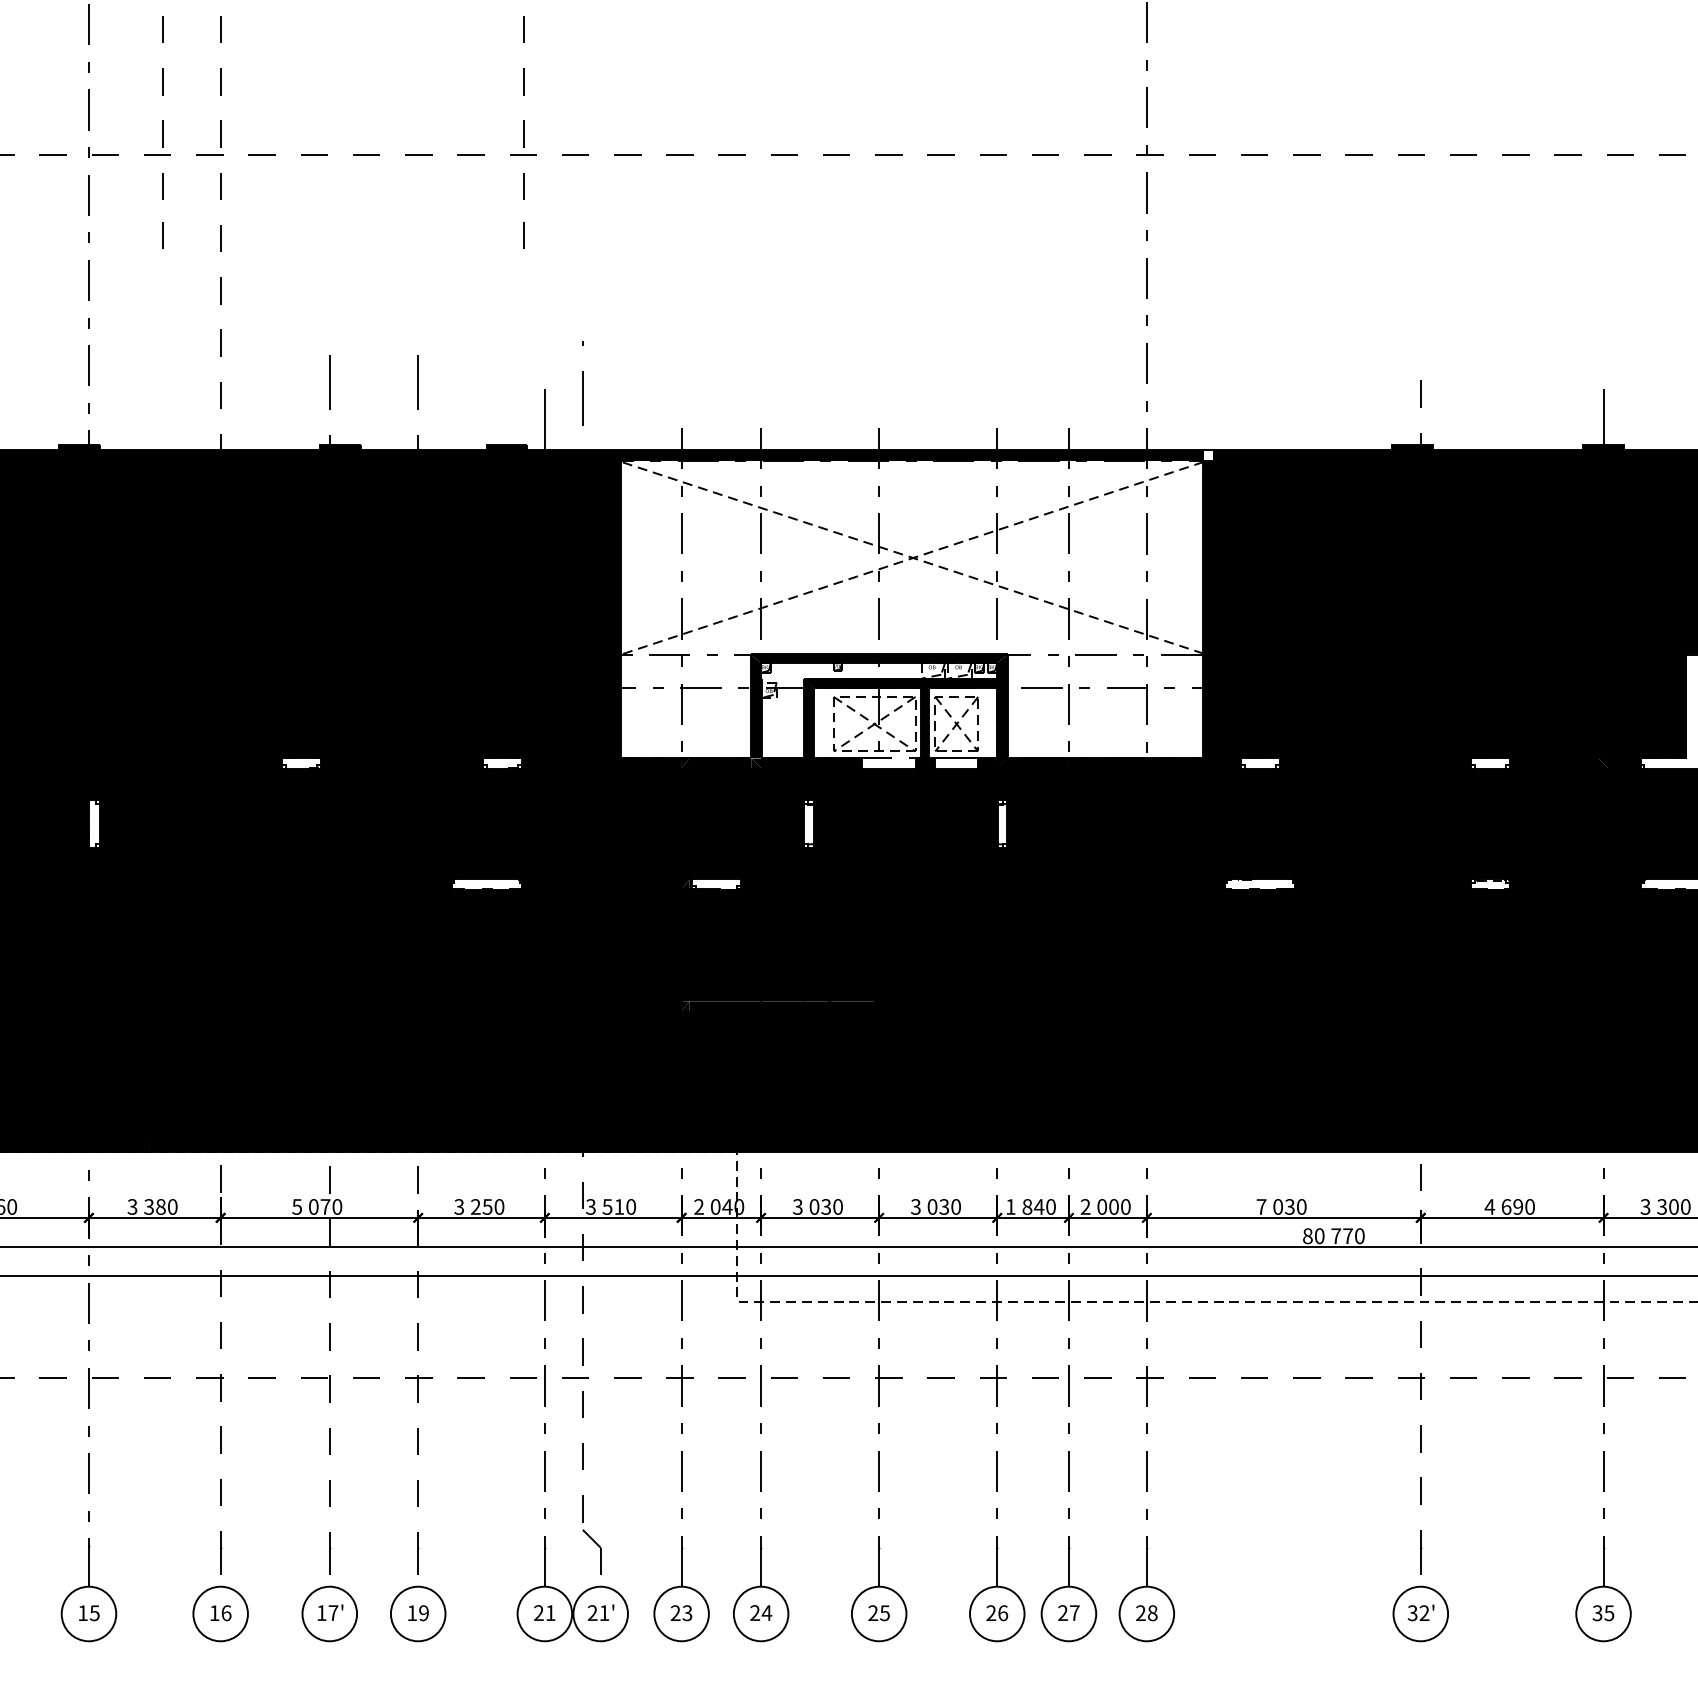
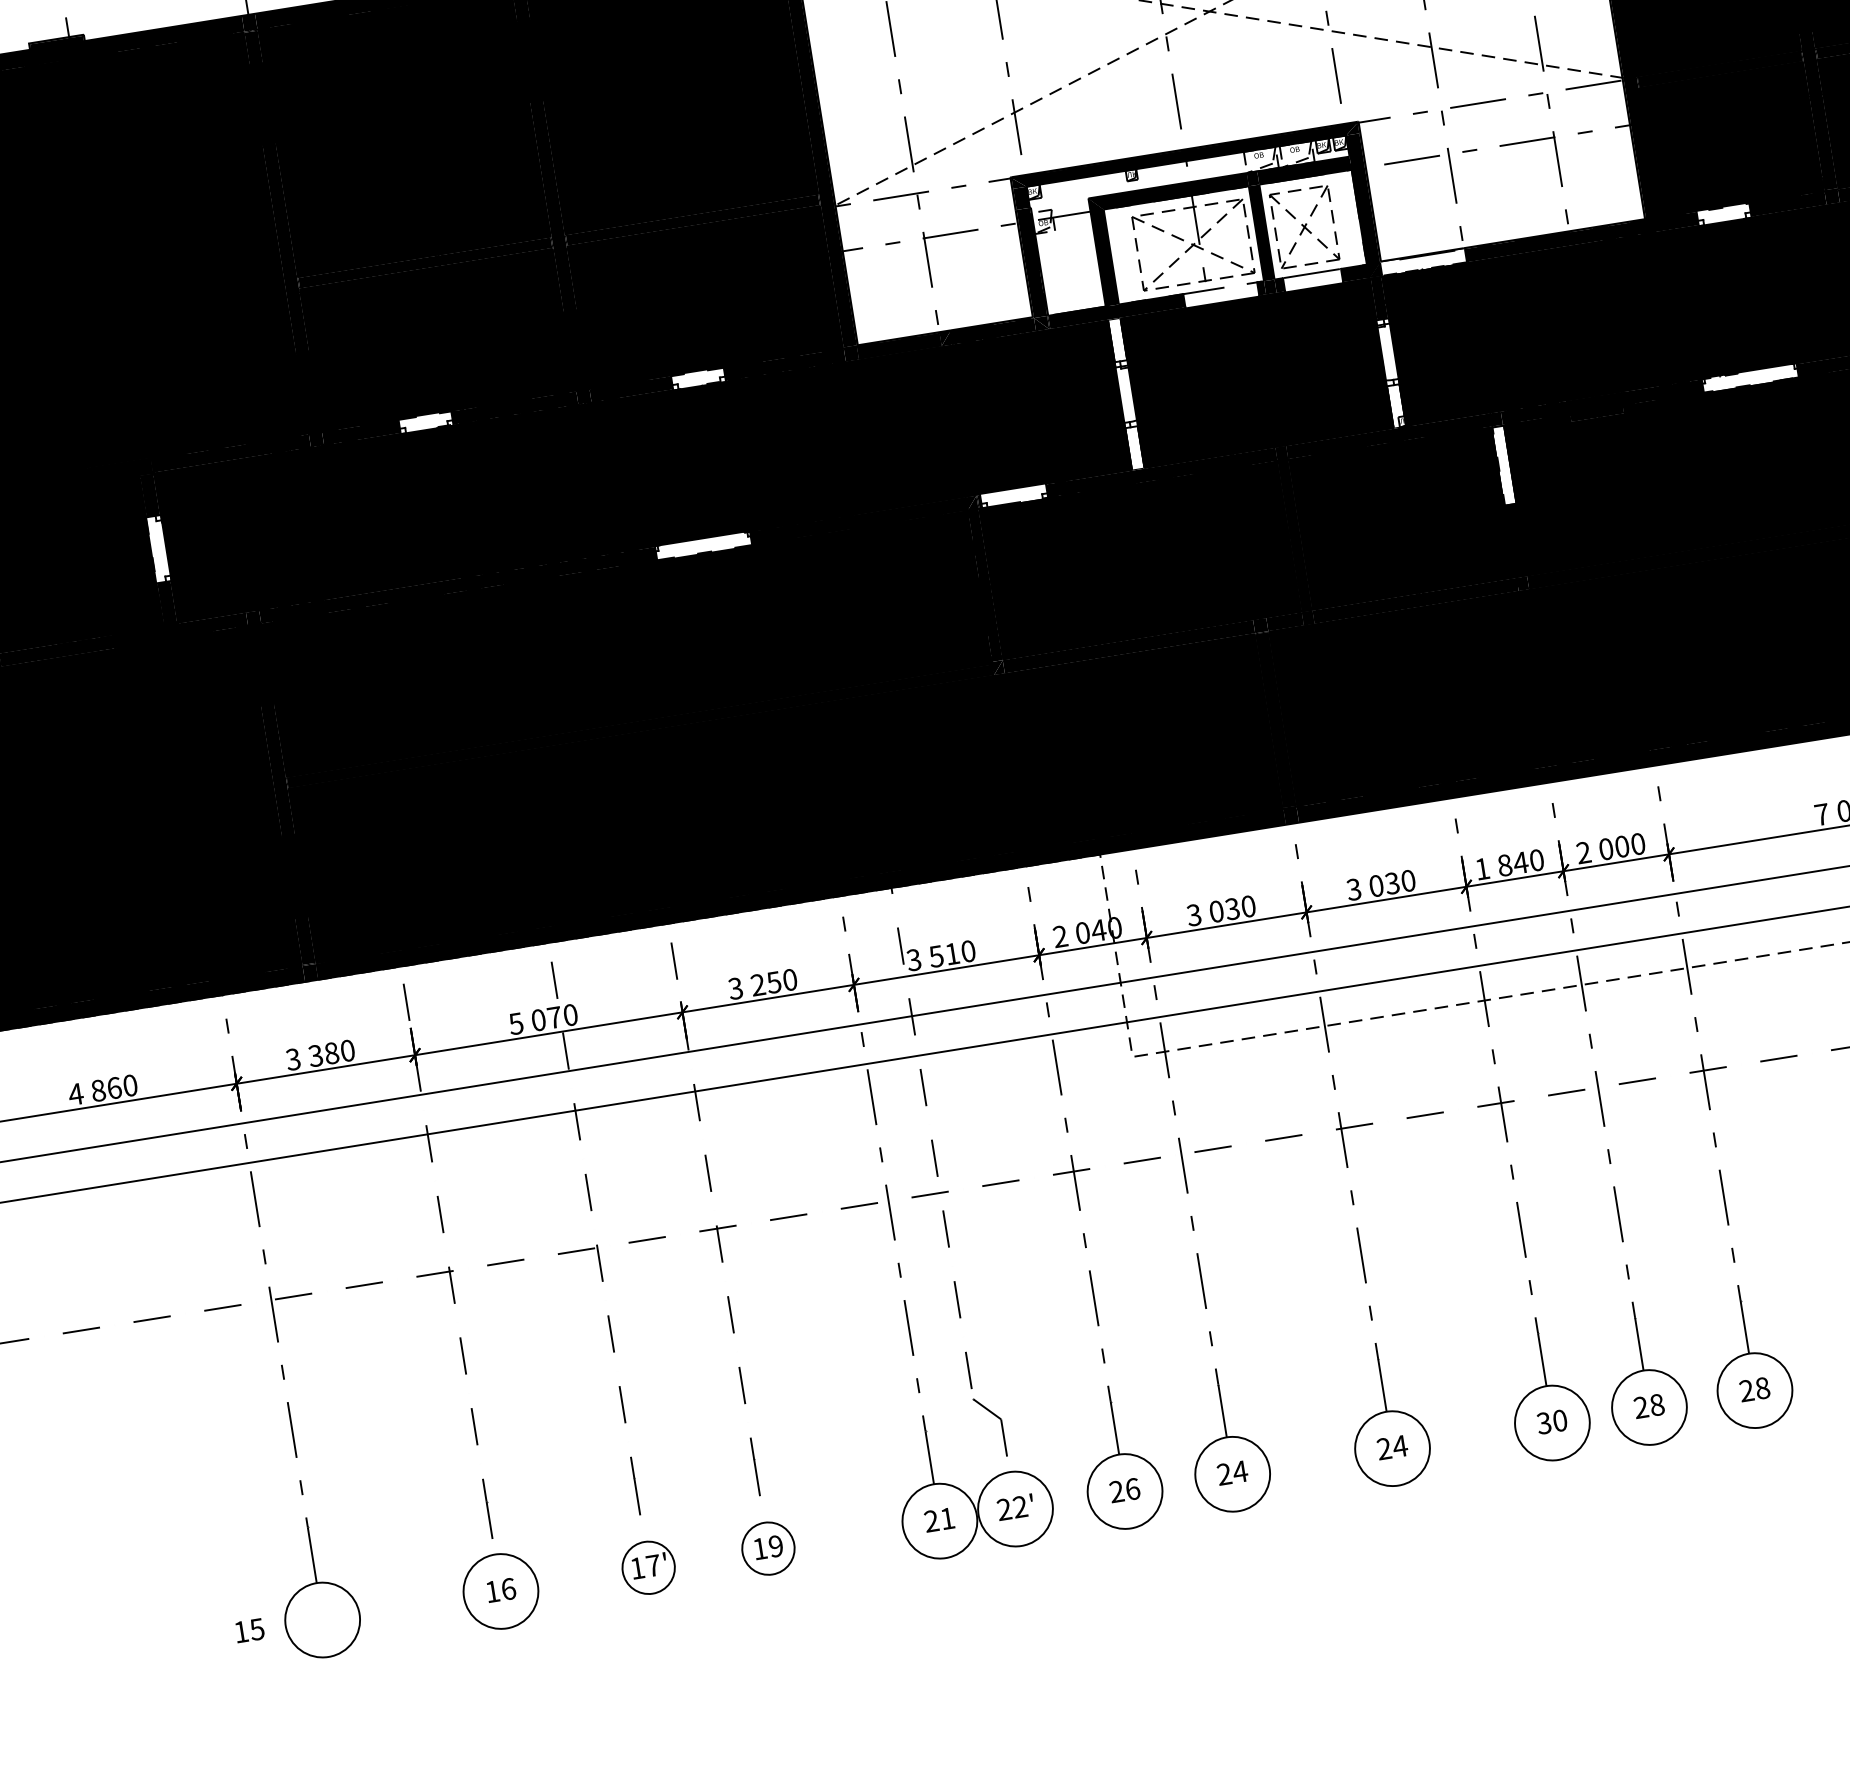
fill: (1037, 763) -> (1422, 262), removed
fill: (808, 784) -> (1116, 340), removed
fill: (808, 863) -> (1134, 447), removed
fill: (1002, 863) -> (1396, 405), removed
fill: (1072, 918) -> (1503, 465), removed
text: (604, 1612) -> (1020, 1506), 21' -> 22'
text: (89, 1613) -> (250, 1630), moved
circle: (329, 1613) -> (648, 1567), size x0.7
circle: (417, 1613) -> (767, 1548), size x0.7
text: (687, 1613) -> (1132, 1489), 23 -> 26
text: (884, 1613) -> (1399, 1446), 25 -> 24
text: (997, 1613) -> (1552, 1422), 26 -> 30
text: (1074, 1613) -> (1656, 1405), 27 -> 28

